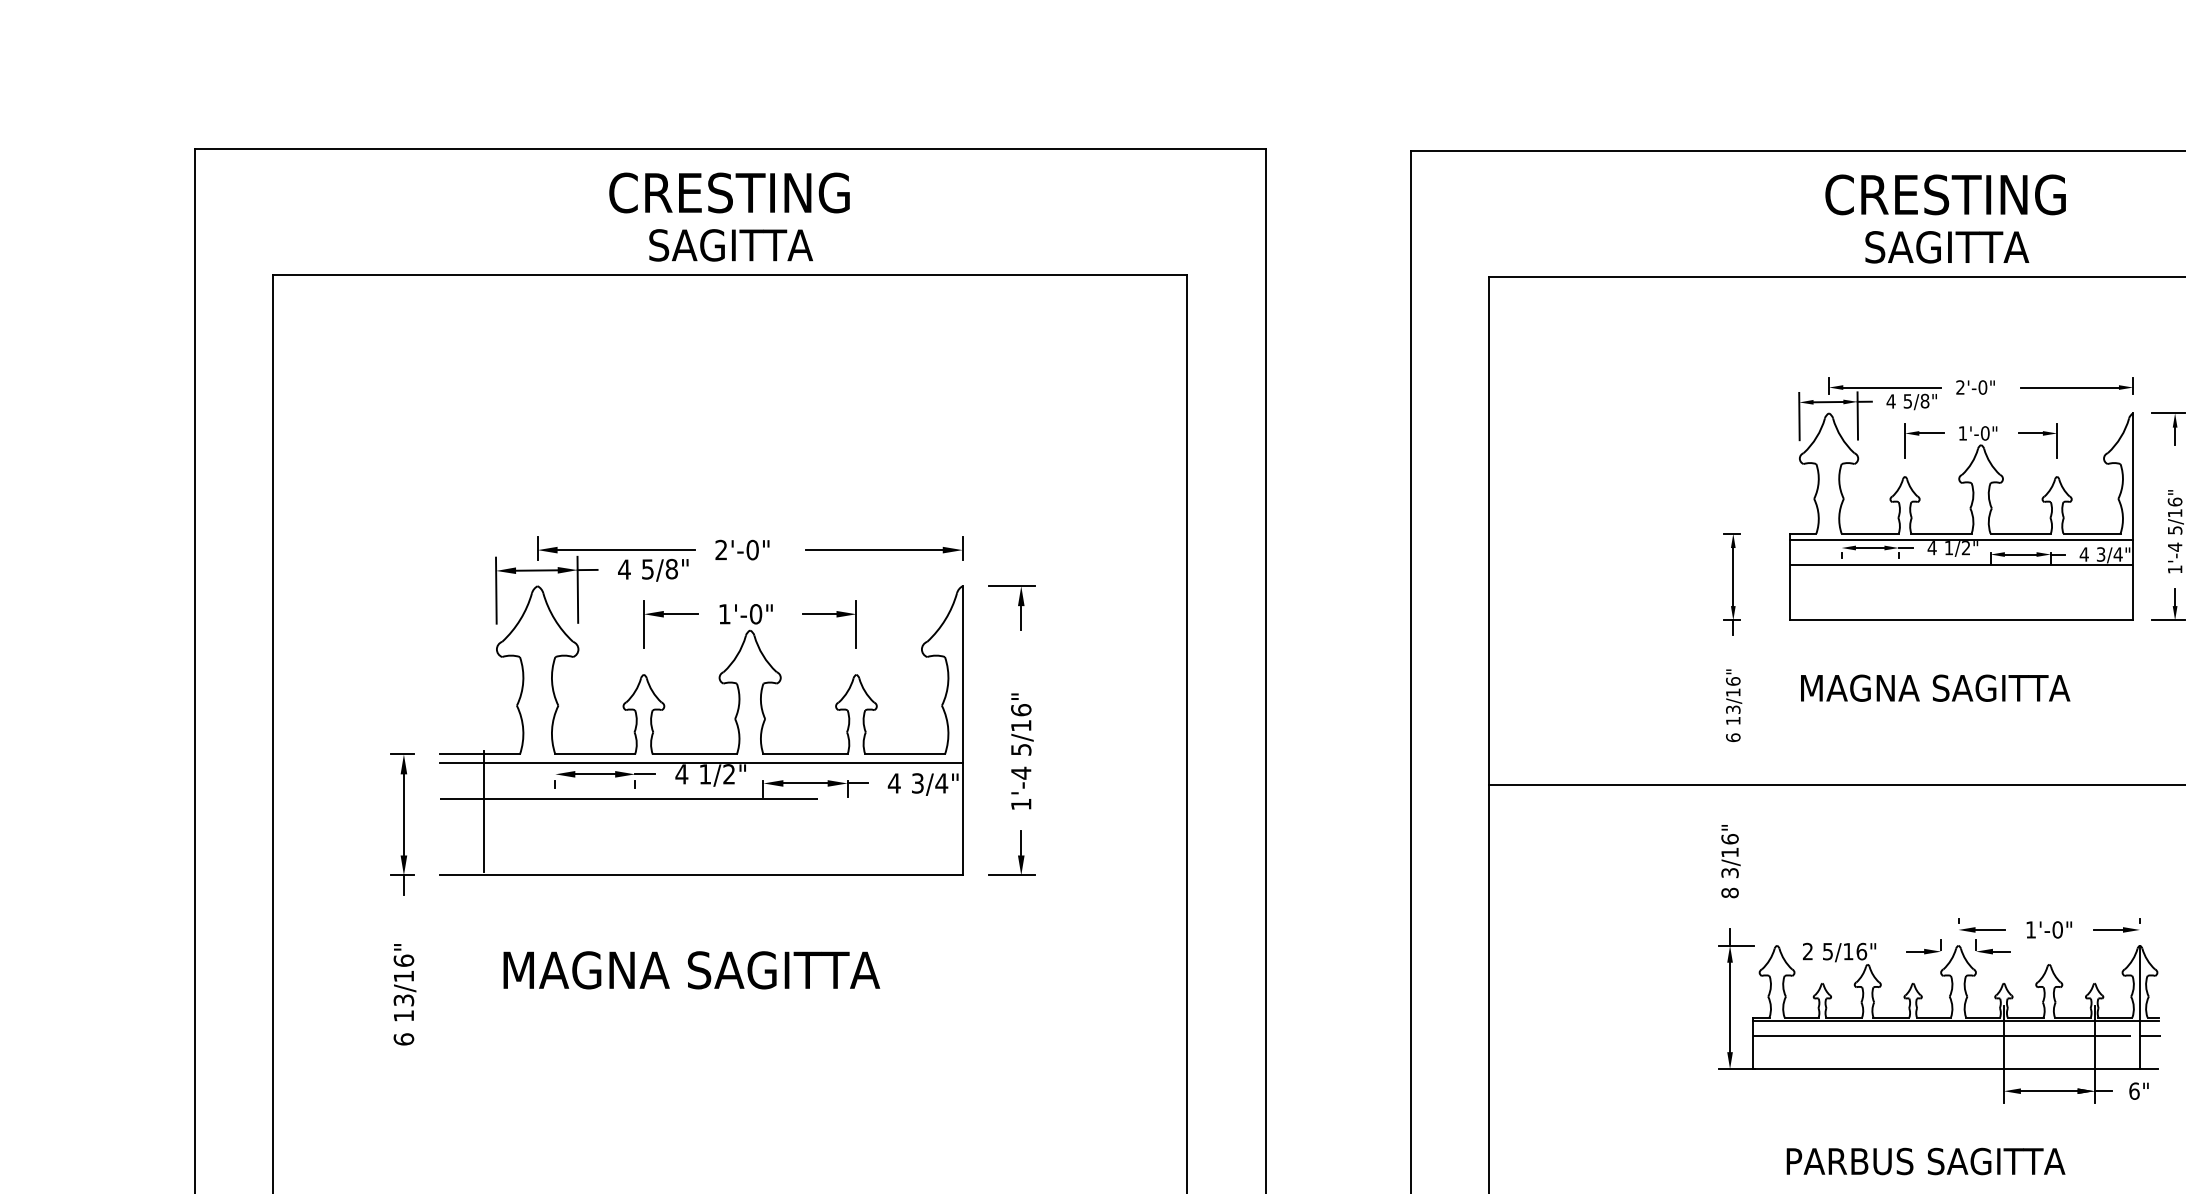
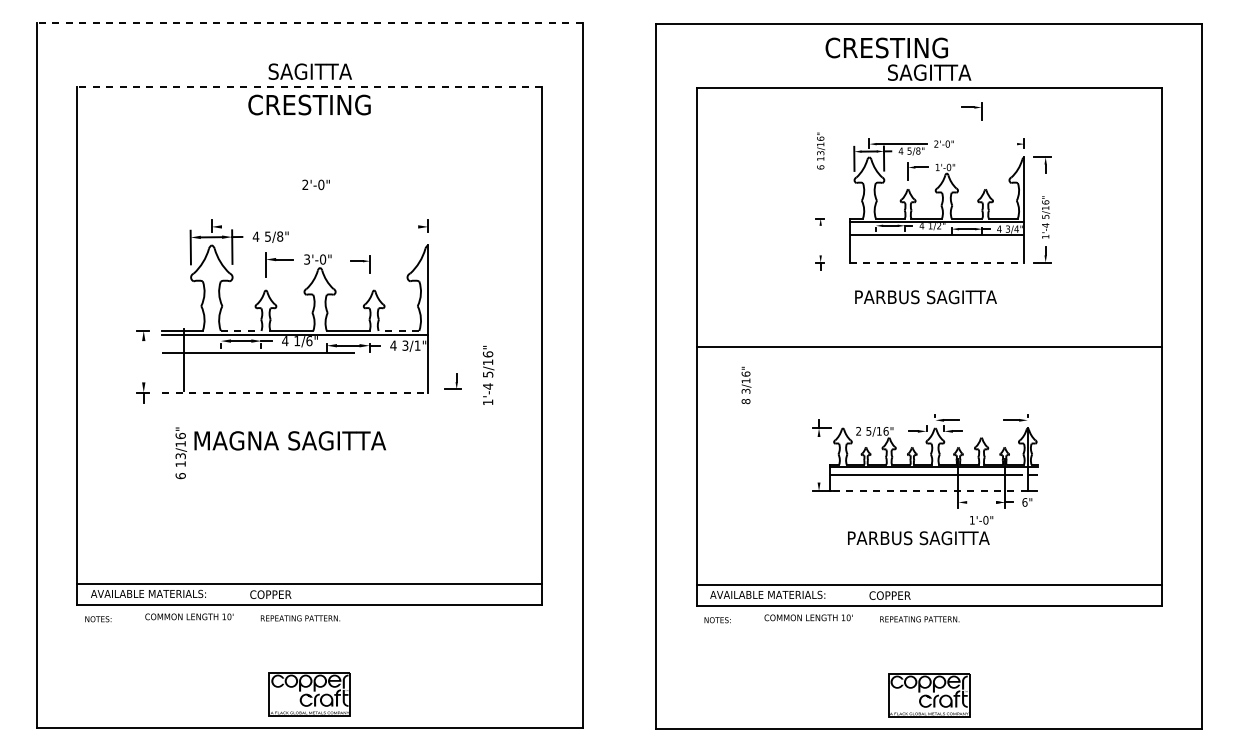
line: (729, 148) -> (309, 22), solid -> dashed
text: (729, 191) -> (309, 104), moved
text: (1945, 193) -> (886, 47), moved
line: (729, 274) -> (309, 86), solid -> dashed
line: (2070, 388) -> (992, 144), removed
part: (2037, 441) -> (971, 111), moved
line: (625, 549) -> (256, 226), removed
text: (741, 549) -> (315, 184), moved
line: (874, 549) -> (383, 226), removed
line: (1732, 576) -> (820, 240), removed
part: (1012, 608) -> (453, 256), removed
text: (725, 614) -> (307, 259), 1'-0" -> 3'-0"
line: (1962, 620) -> (937, 262), solid -> dashed
part: (829, 623) -> (360, 264), size x0.7
text: (1941, 688) -> (926, 297), MAGNA SAGITTA -> PARBUS SAGITTA
text: (1732, 704) -> (820, 150), moved
text: (1022, 751) -> (488, 375), moved
line: (595, 753) -> (241, 330), solid -> dashed
line: (904, 753) -> (398, 330), solid -> dashed
text: (729, 775) -> (309, 341), 1/2" -> 1/6"
text: (941, 783) -> (417, 345), 3/4" -> 3/1"
line: (403, 814) -> (143, 361), removed
part: (1012, 853) -> (453, 381), size x0.7
text: (1730, 861) -> (746, 385), moved
line: (701, 875) -> (295, 392), solid -> dashed
text: (2049, 930) -> (981, 520), moved
text: (403, 995) -> (180, 453), moved
line: (1730, 1006) -> (819, 459), removed
line: (1946, 1069) -> (929, 491), solid -> dashed
line: (2049, 1091) -> (981, 502), removed

